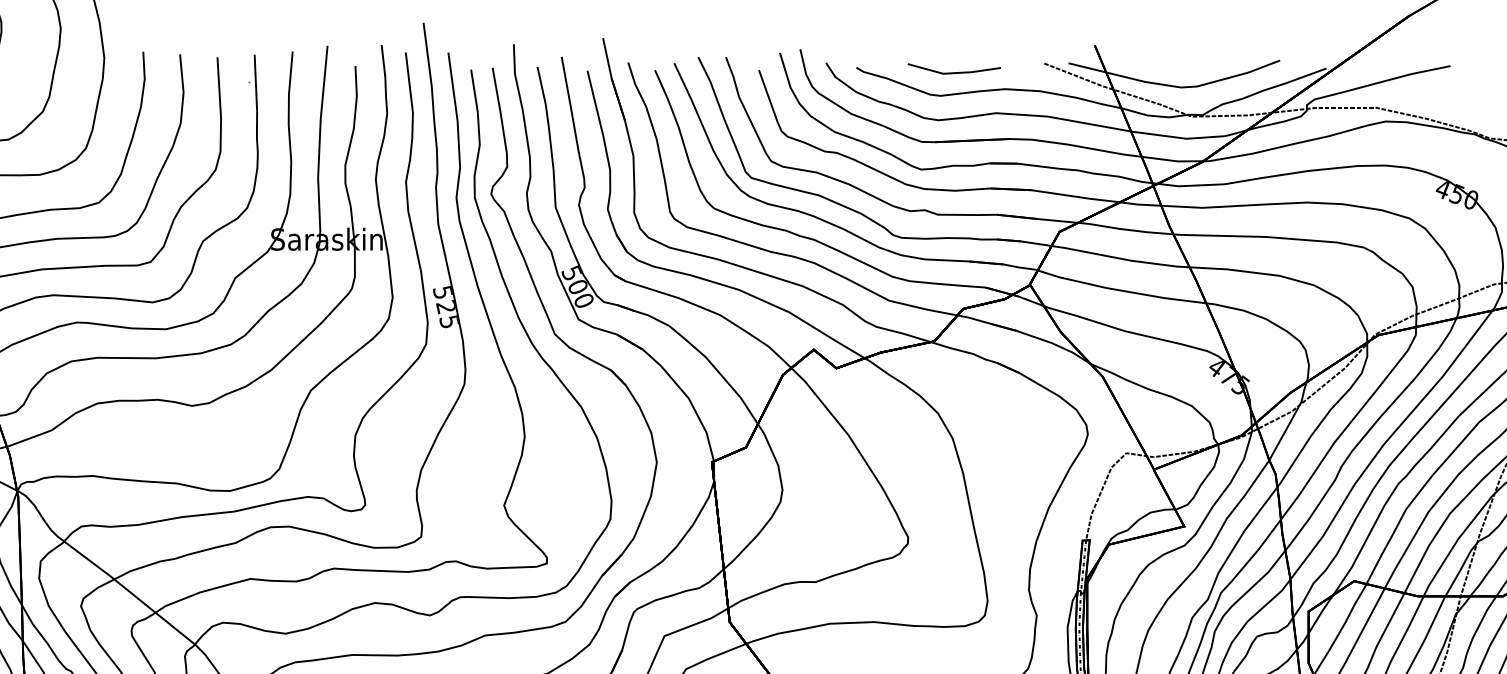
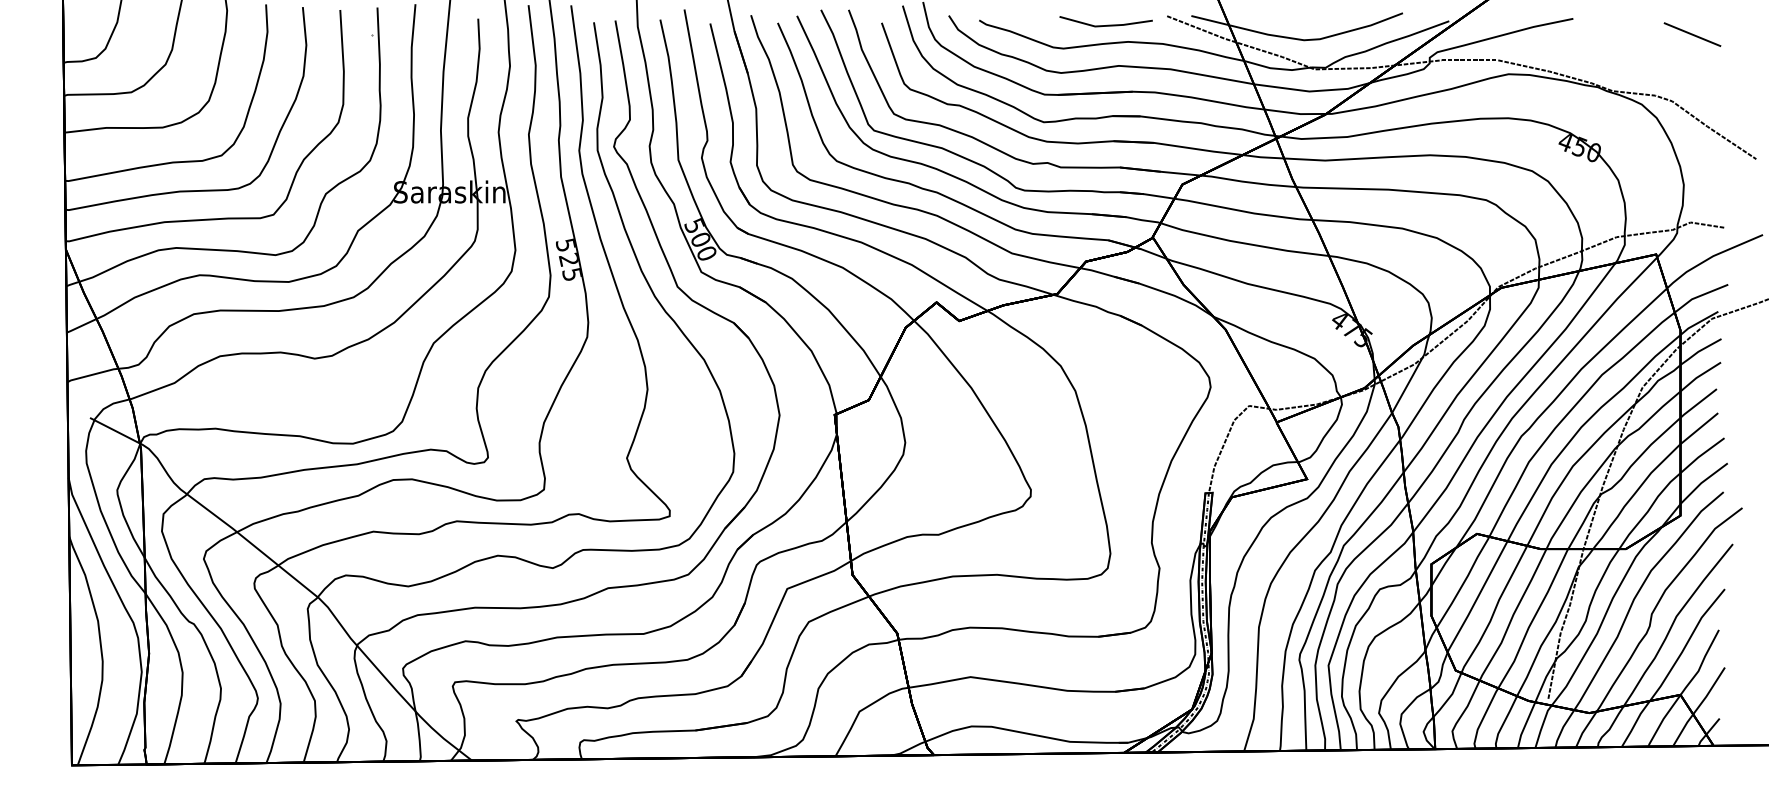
line: (955, 71) -> (1107, 24), moved

